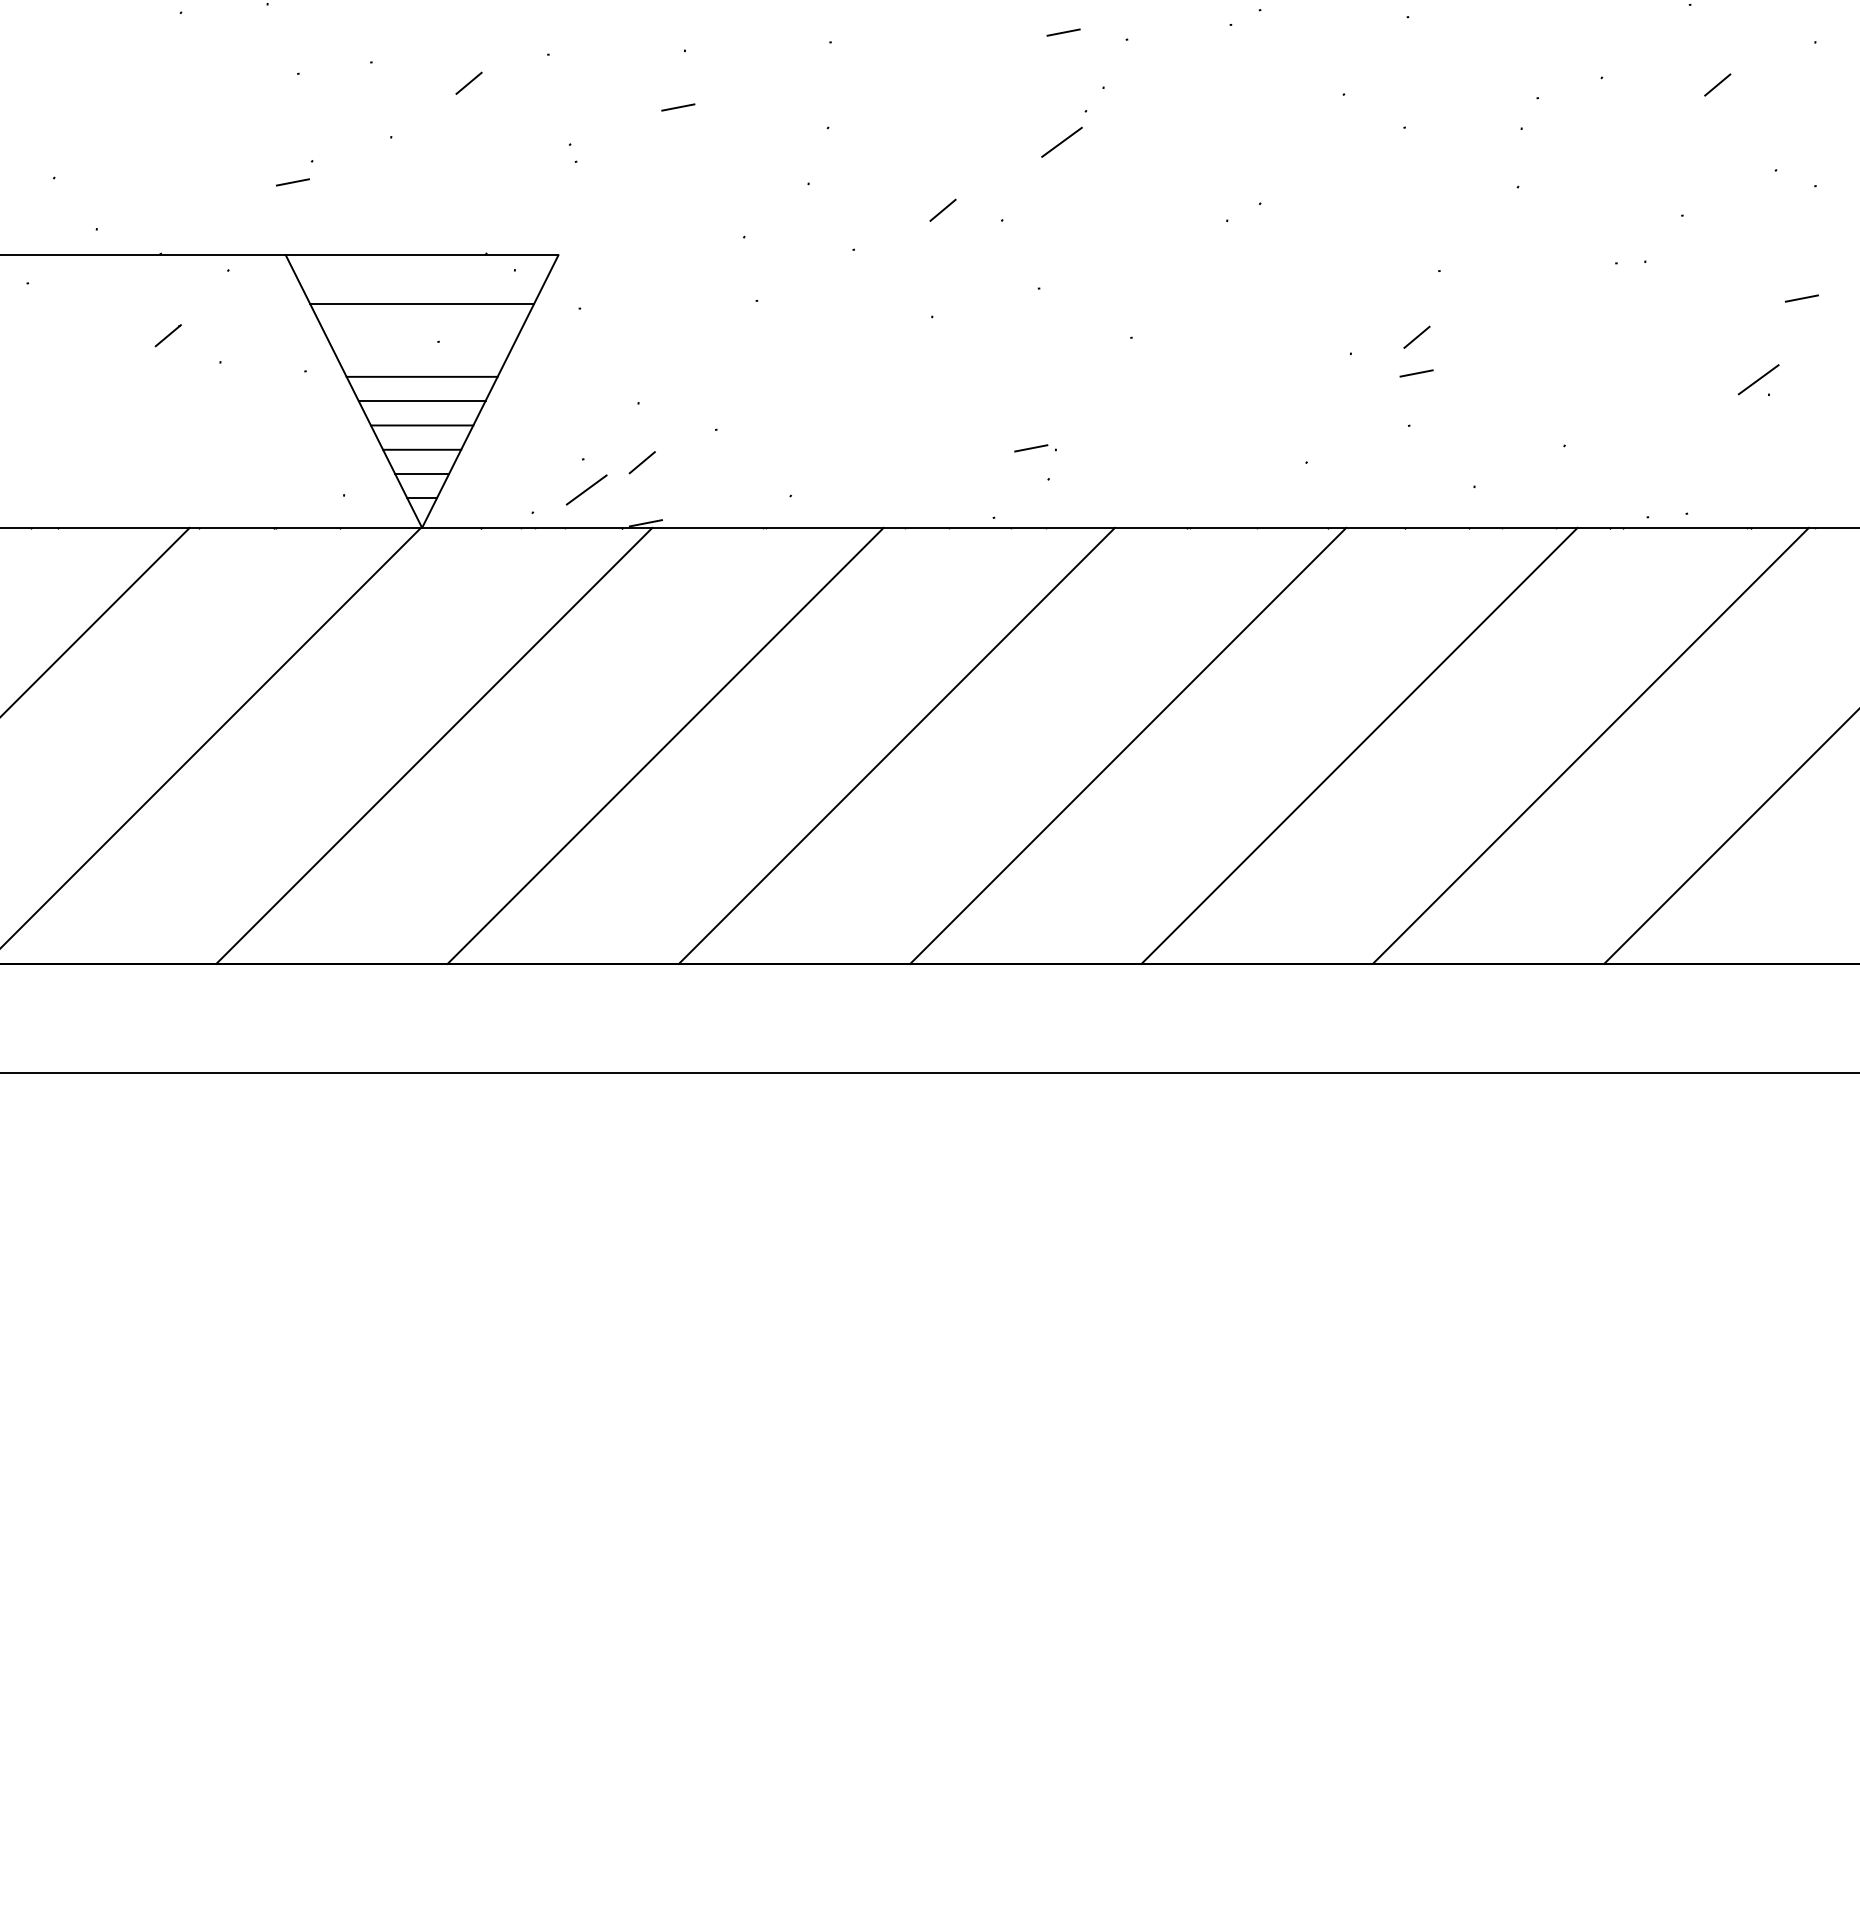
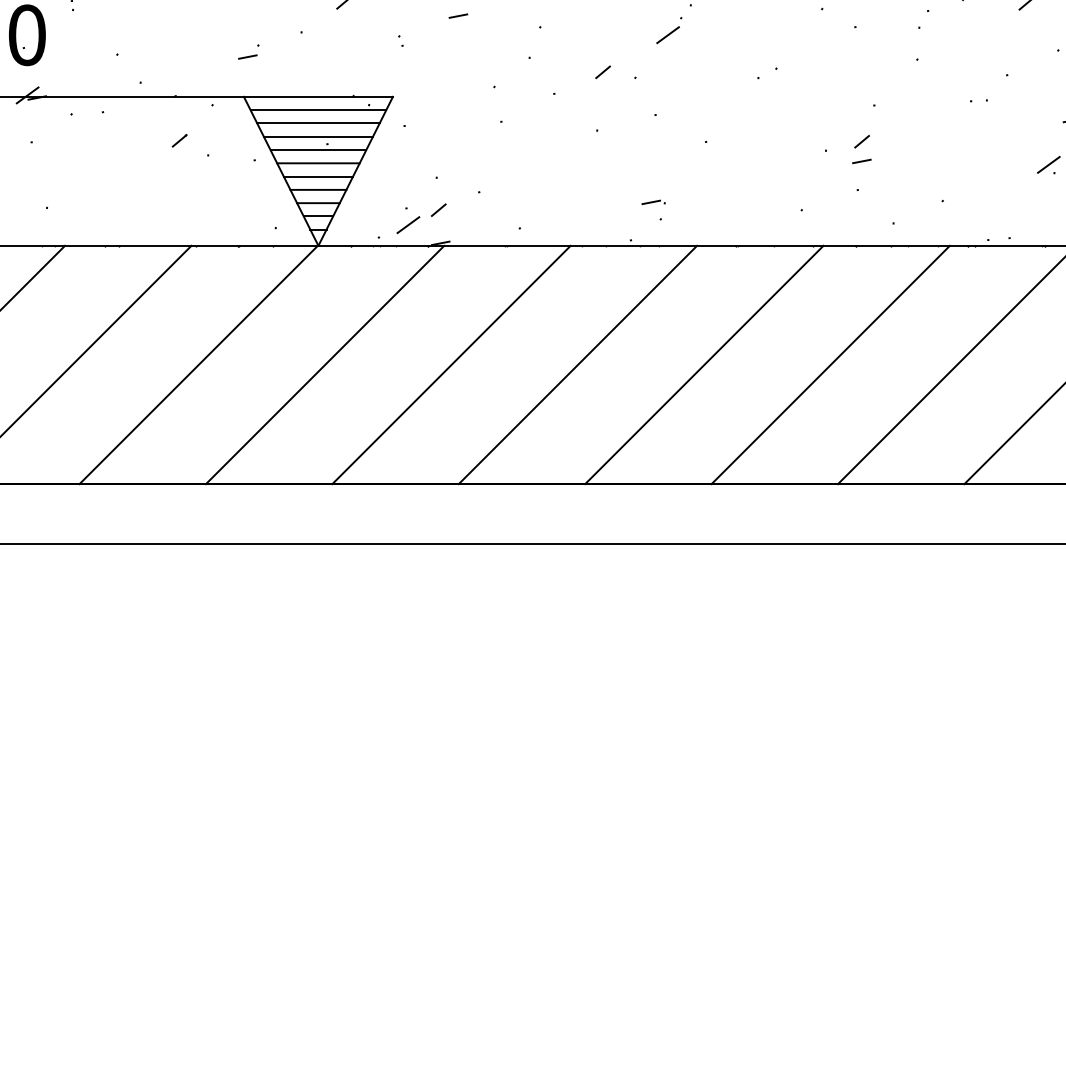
line: (422, 280) -> (318, 110), added
line: (422, 327) -> (318, 136), added
line: (422, 353) -> (318, 150), added

